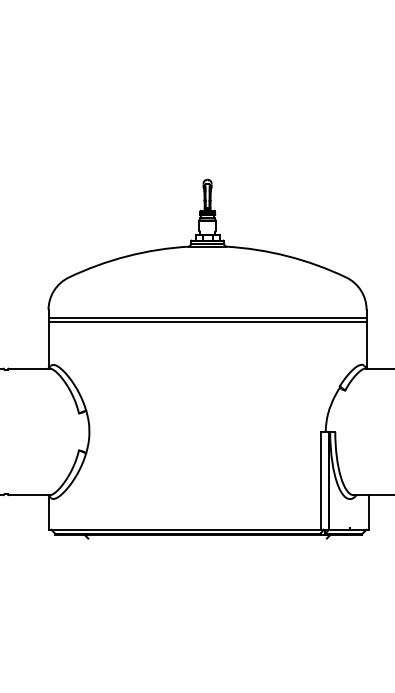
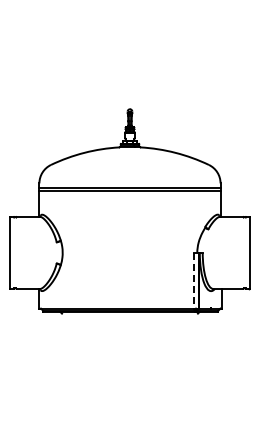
line: (320, 480) -> (194, 280), solid -> dashed

